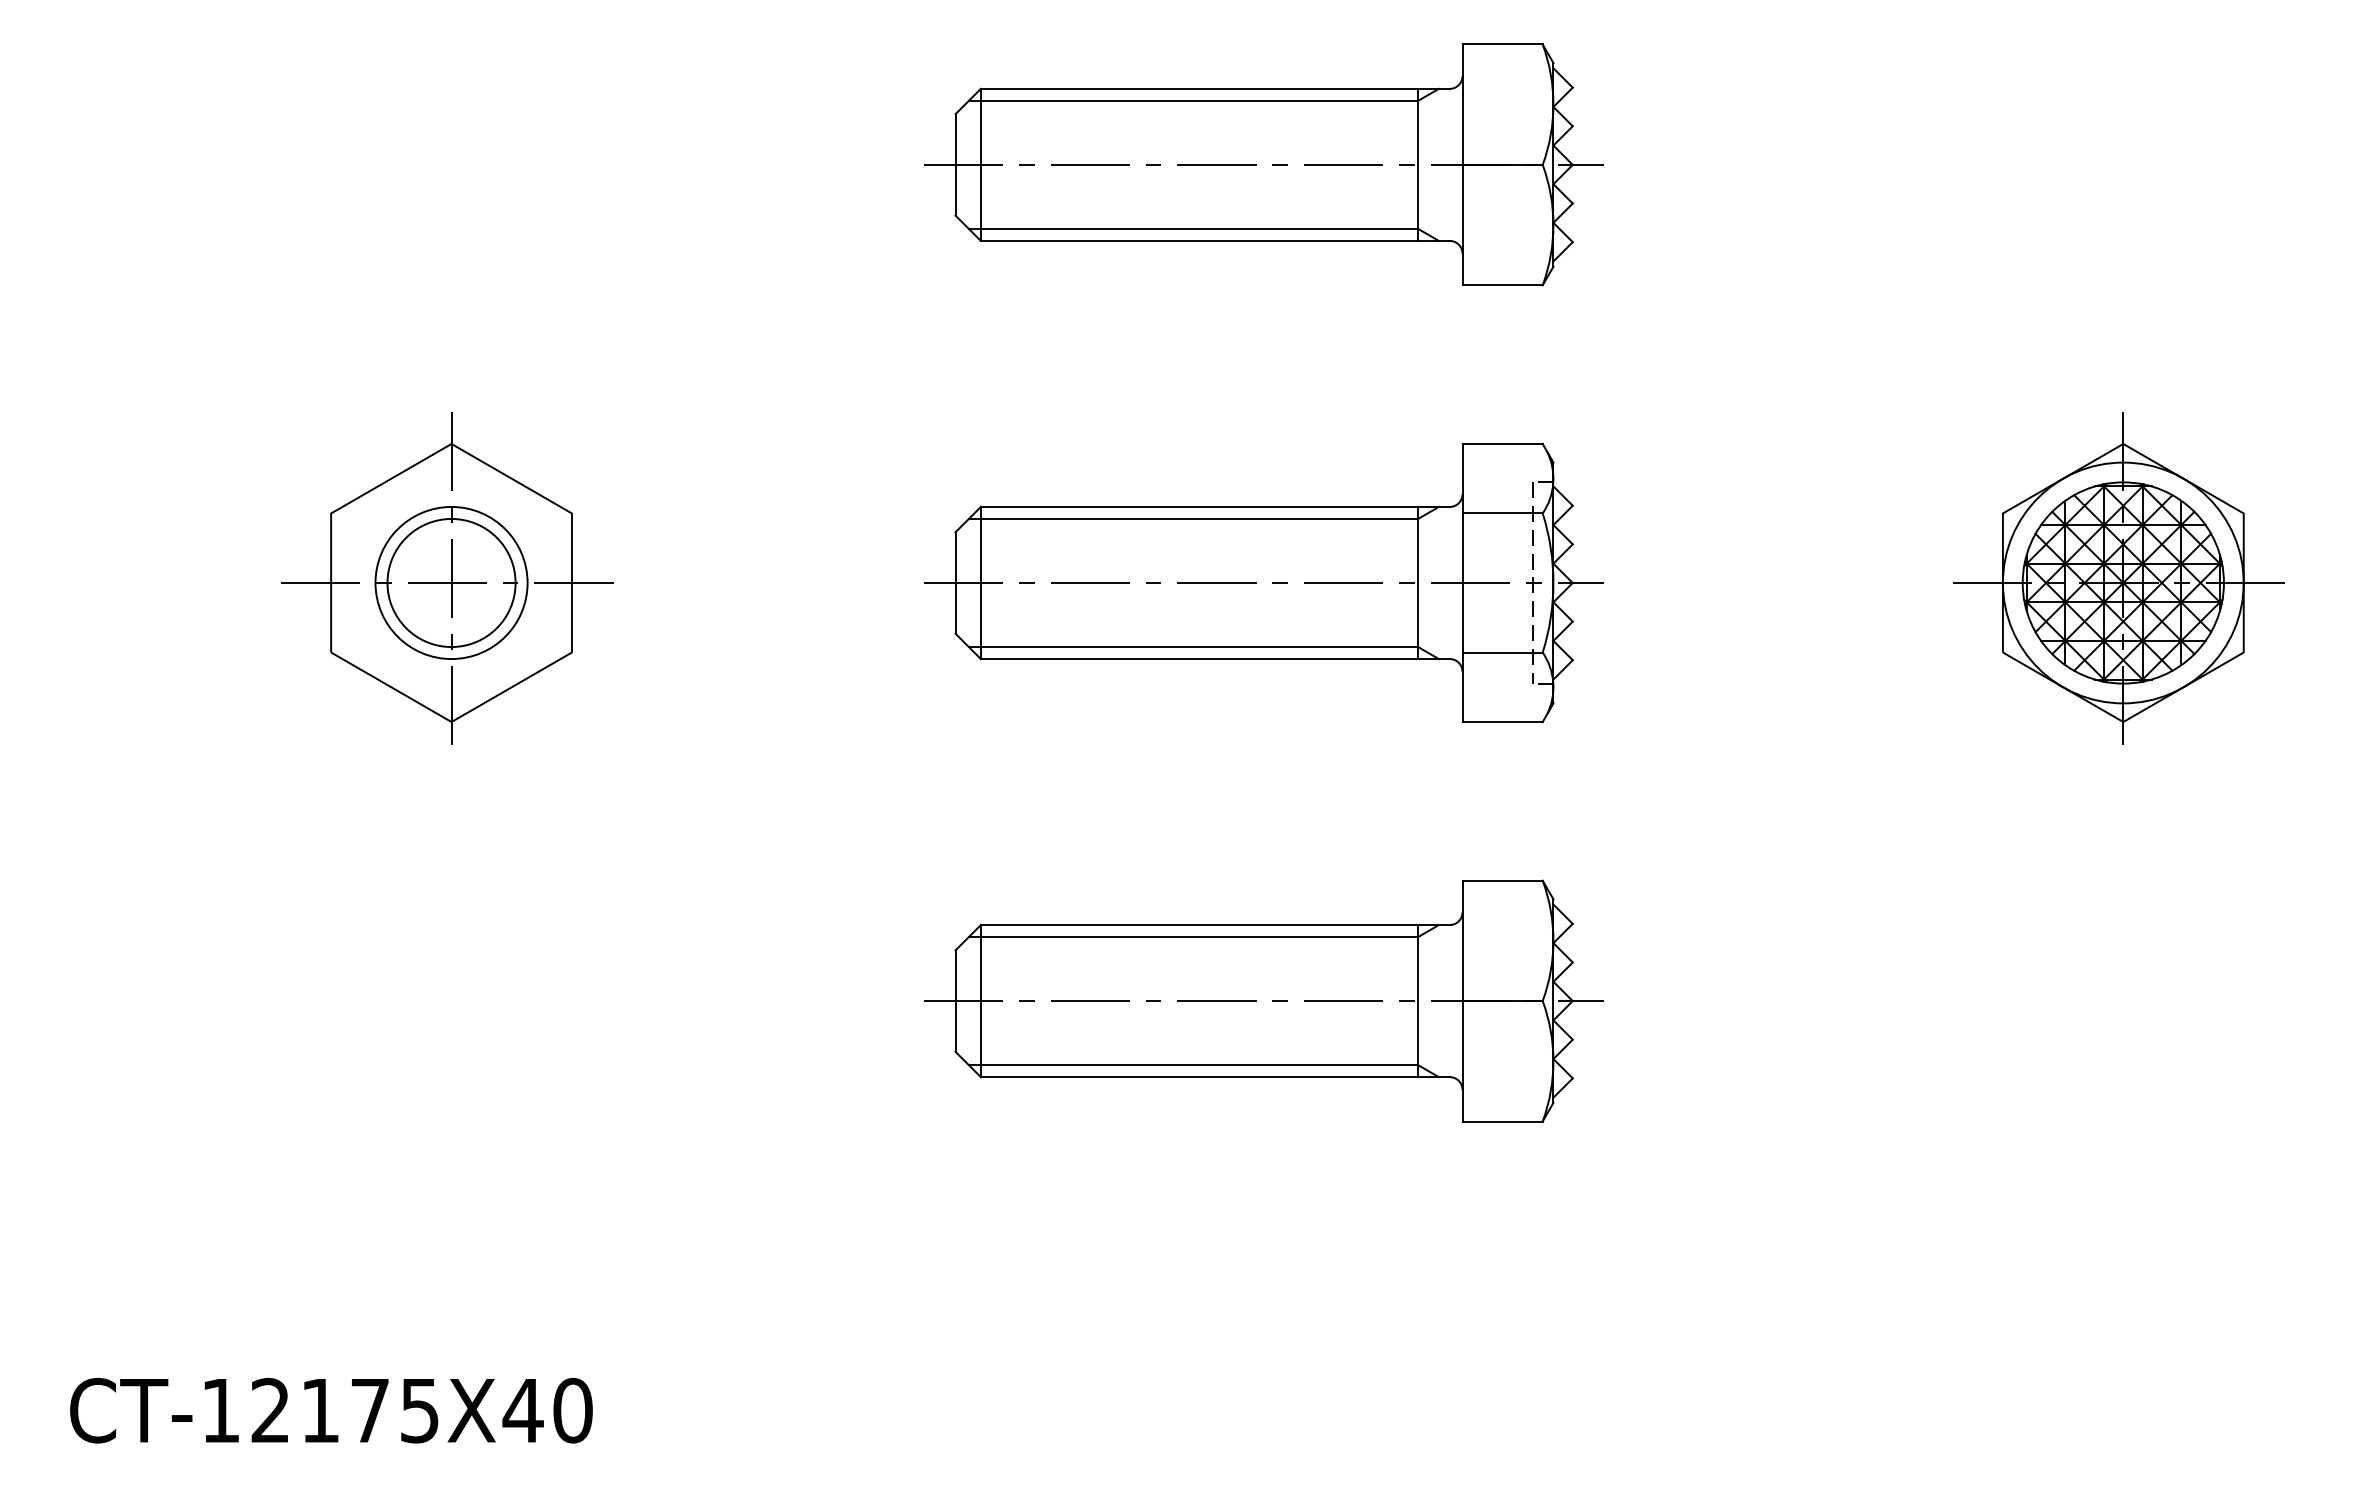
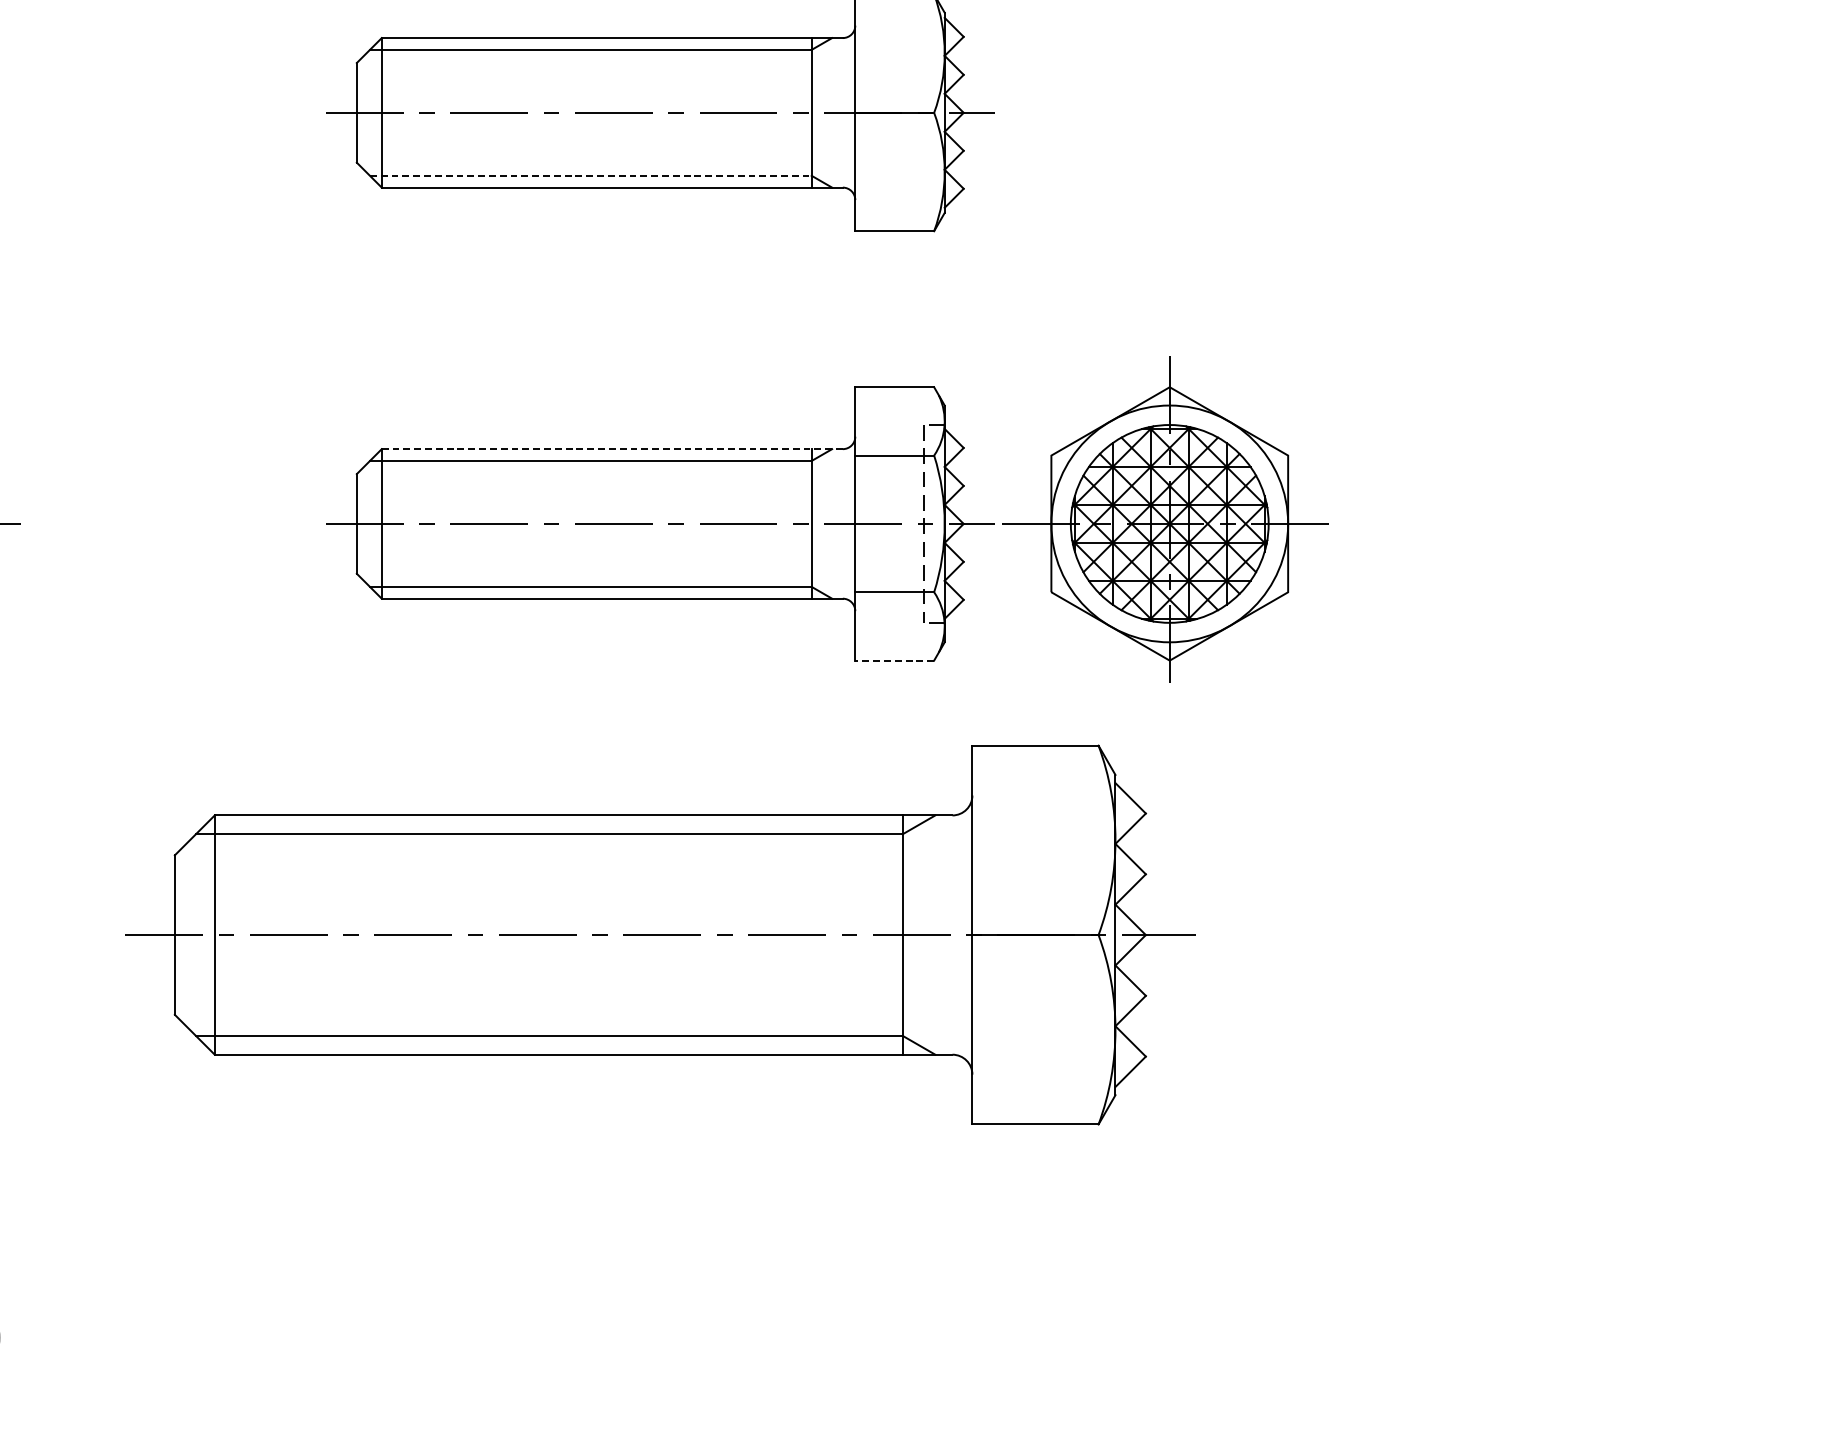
line: (1193, 228) -> (590, 175), solid -> dashed
line: (1215, 506) -> (612, 448), solid -> dashed
part: (2118, 578) -> (1165, 519), moved
line: (1502, 722) -> (894, 661), solid -> dashed
part: (1263, 1000) -> (659, 934), size x1.6

